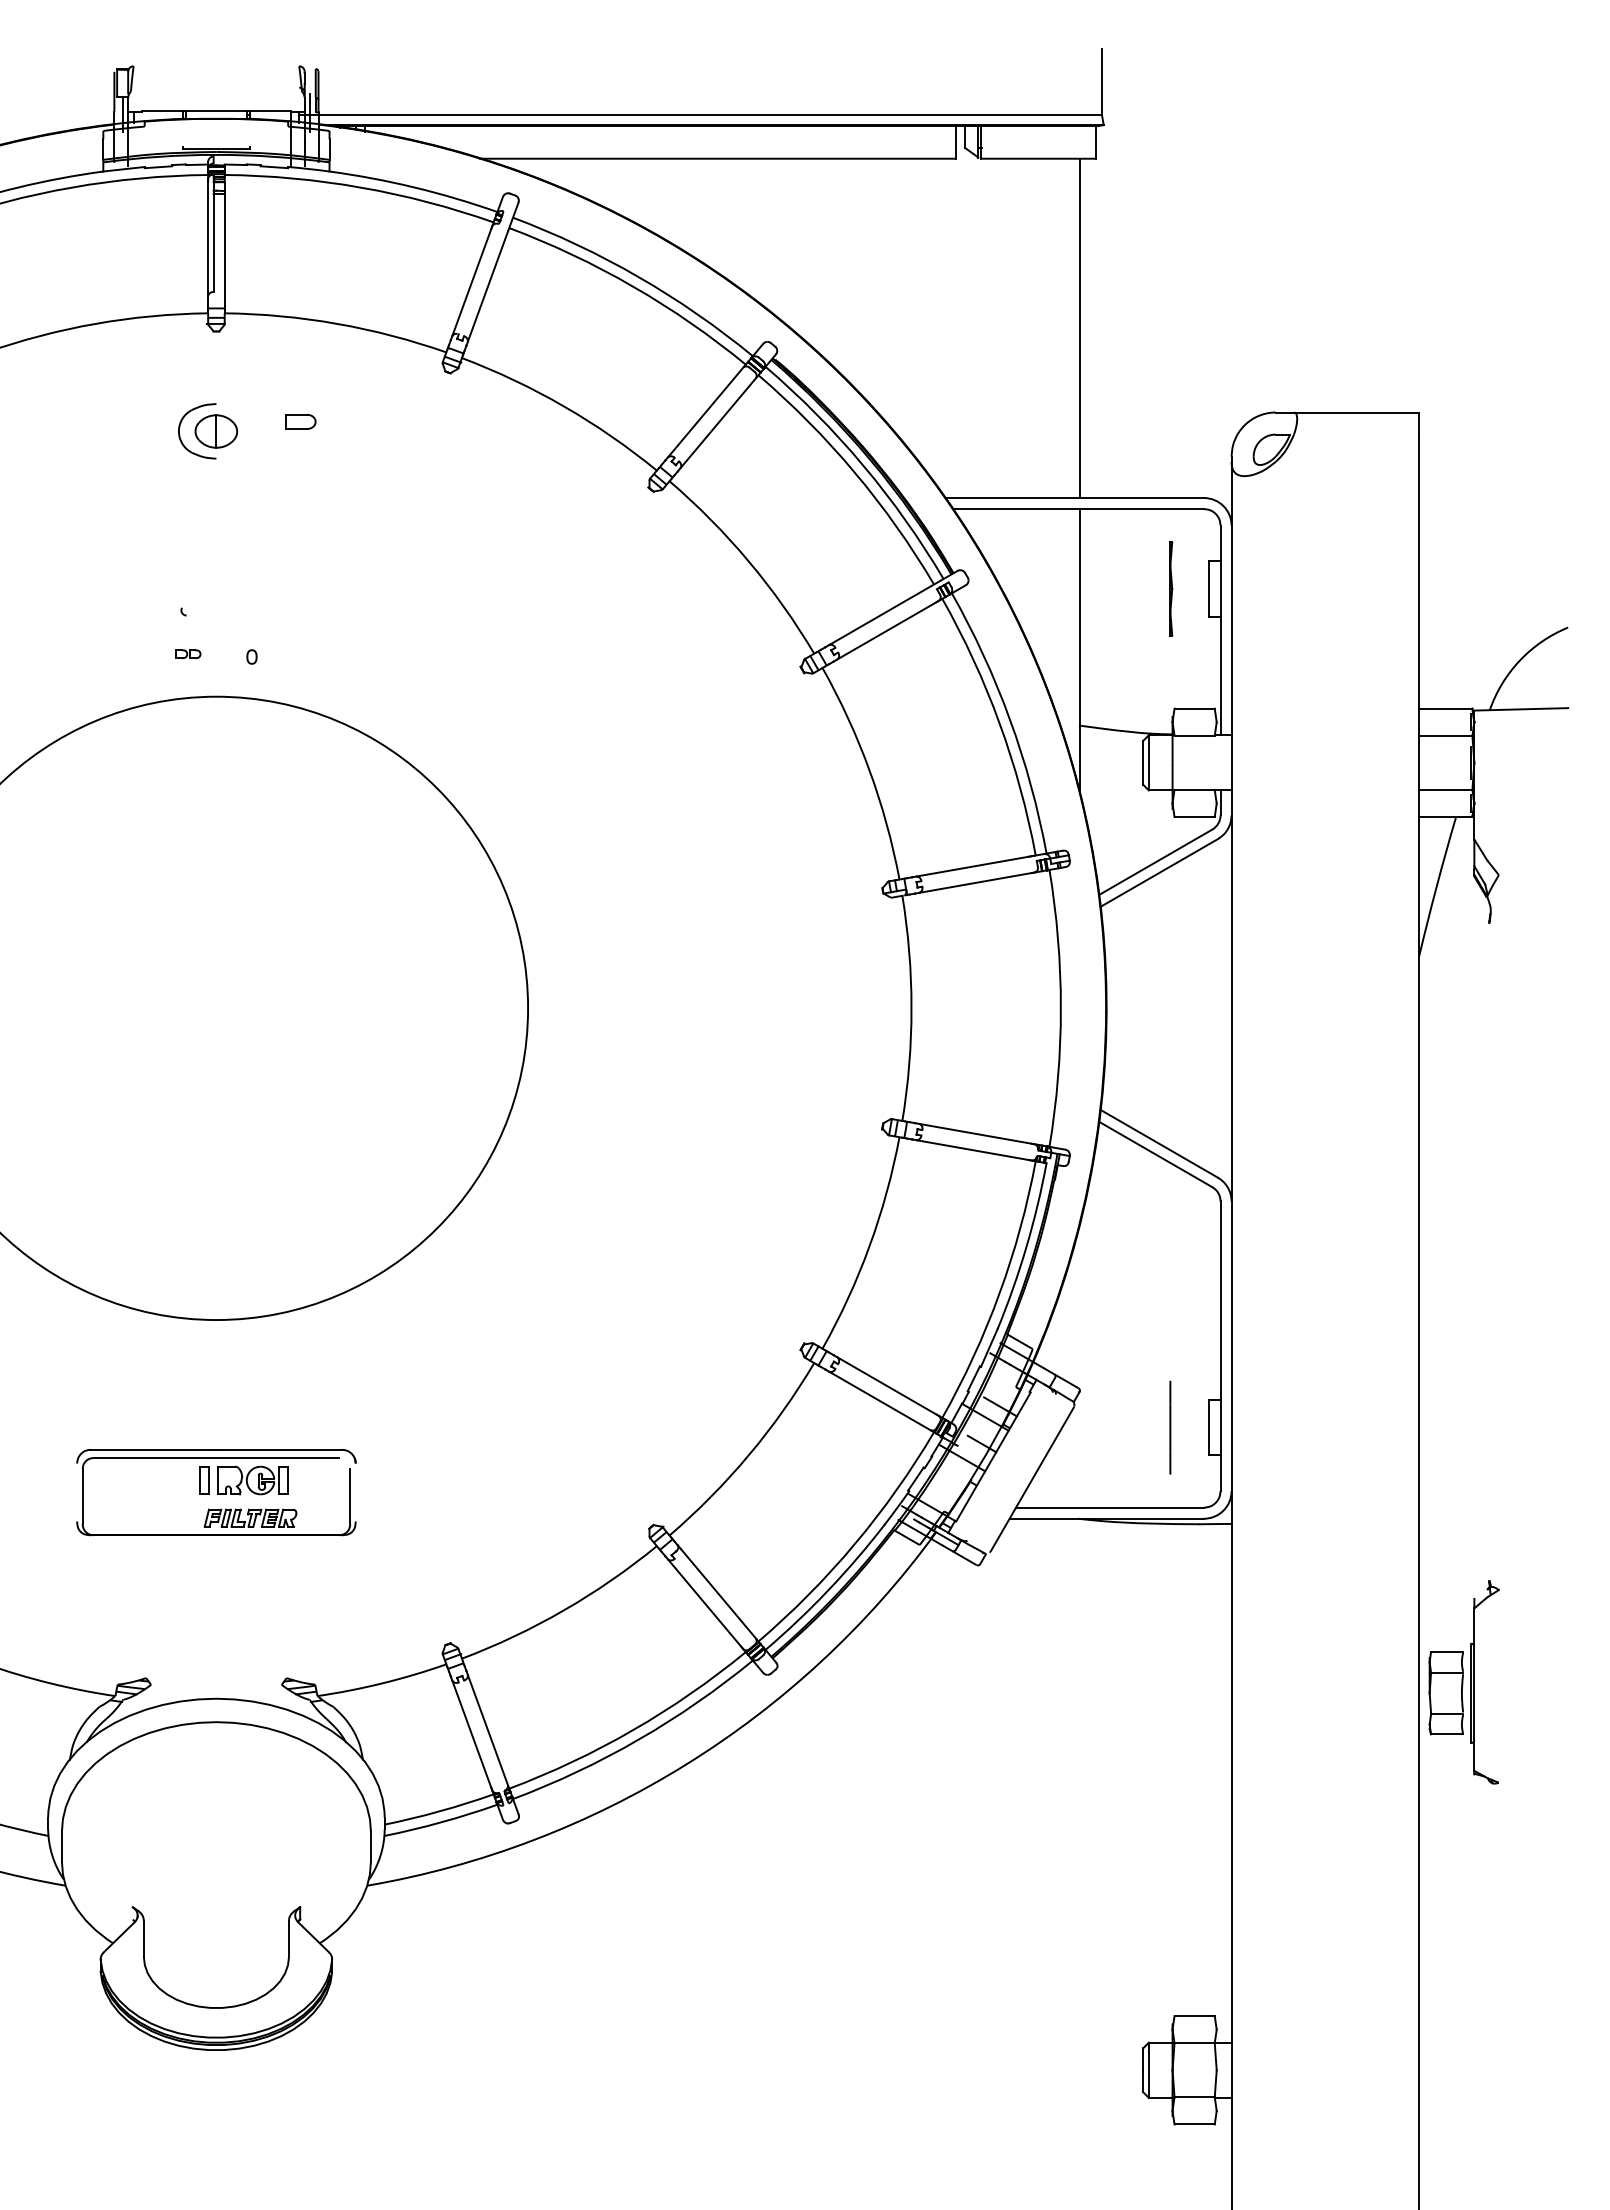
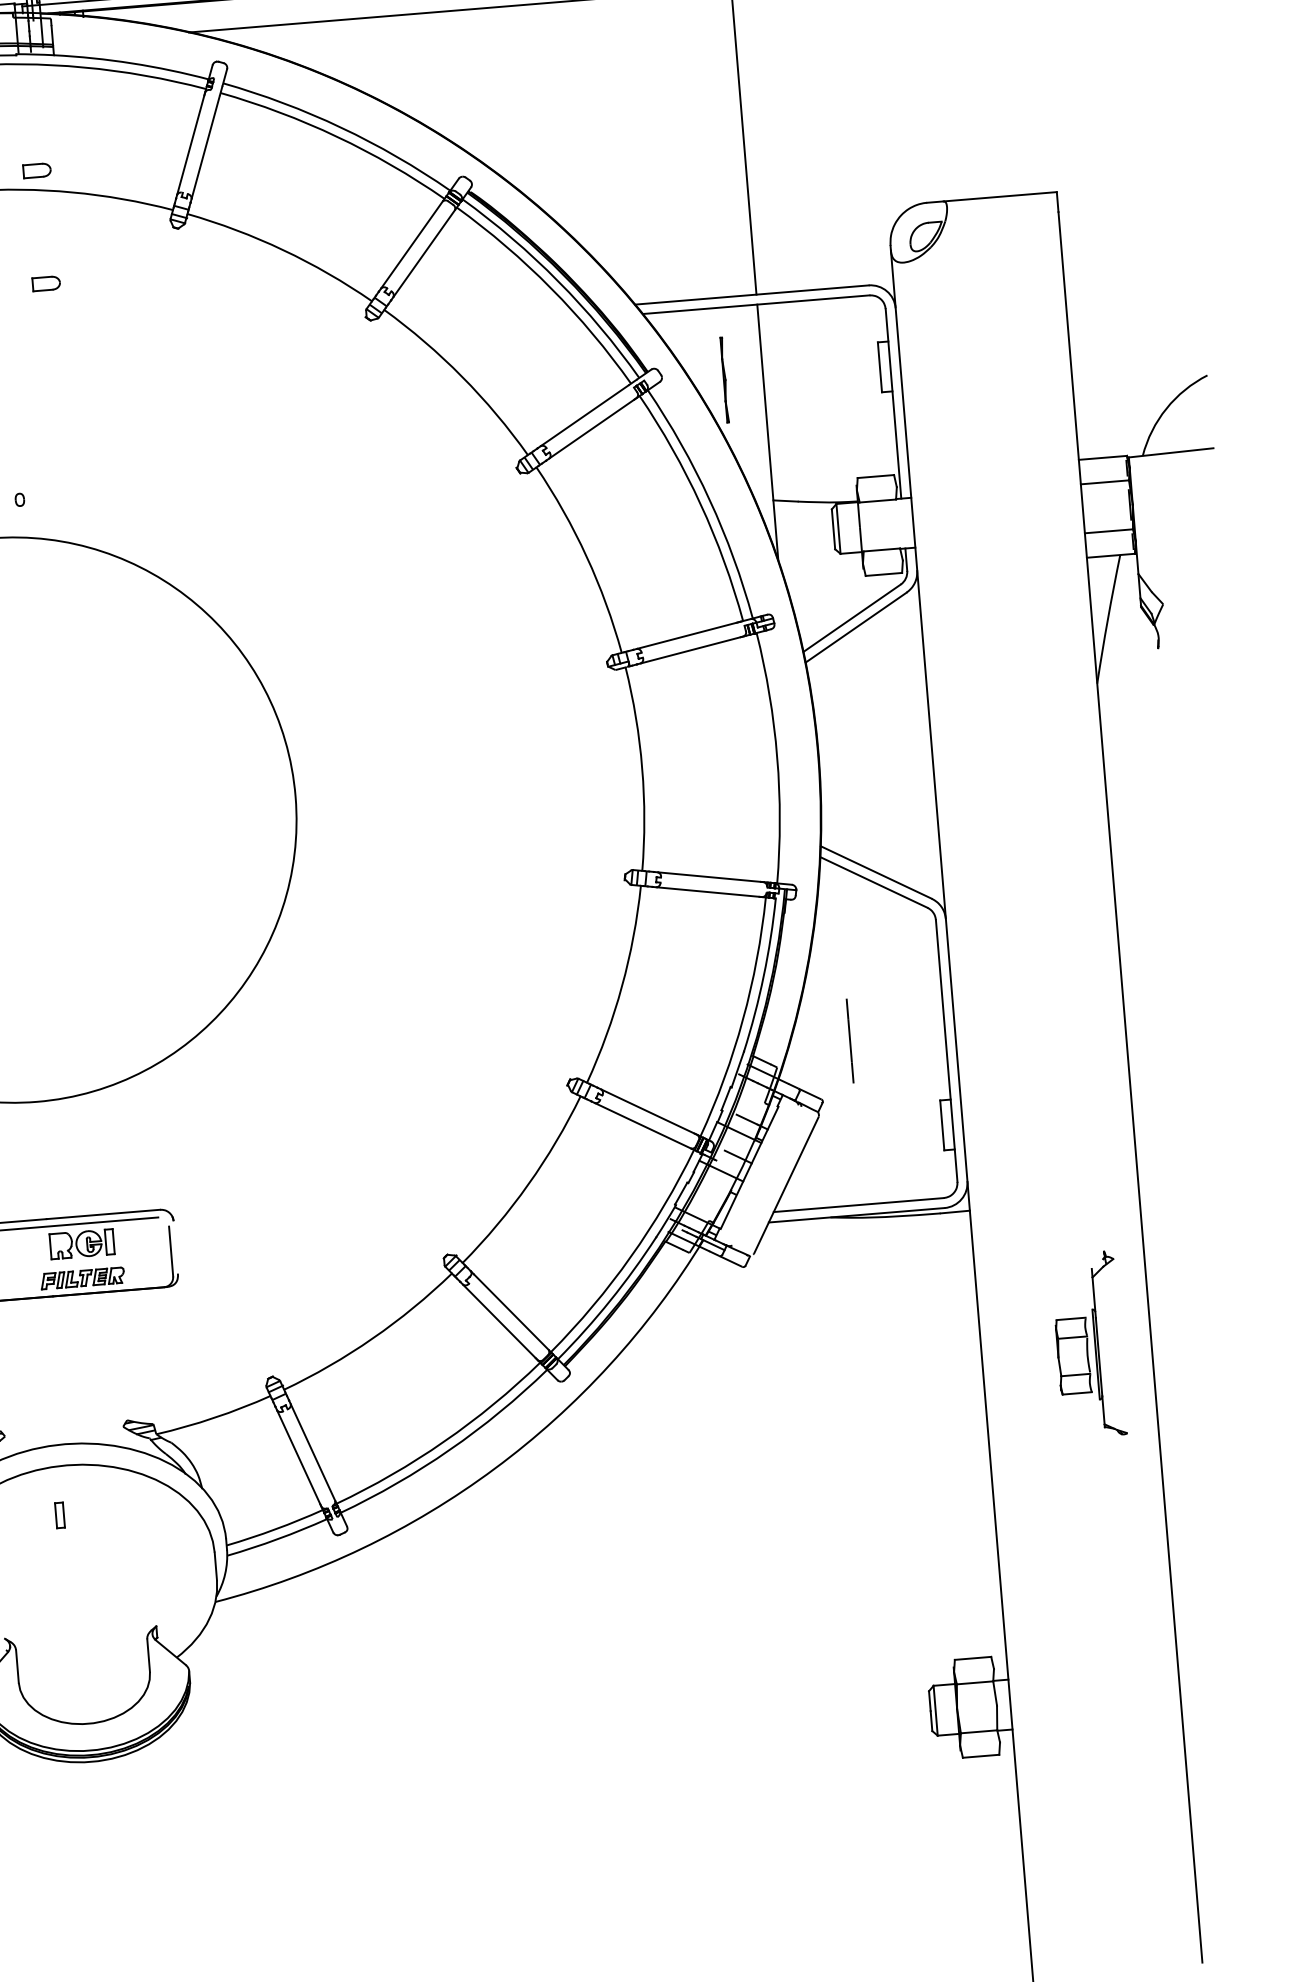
part: (300, 296) -> (36, 170), added
line: (1171, 588) -> (724, 379), moved
line: (1170, 1427) -> (850, 1040), moved
part: (204, 1480) -> (60, 1515), moved
part: (1463, 1682) -> (1088, 1345), moved

